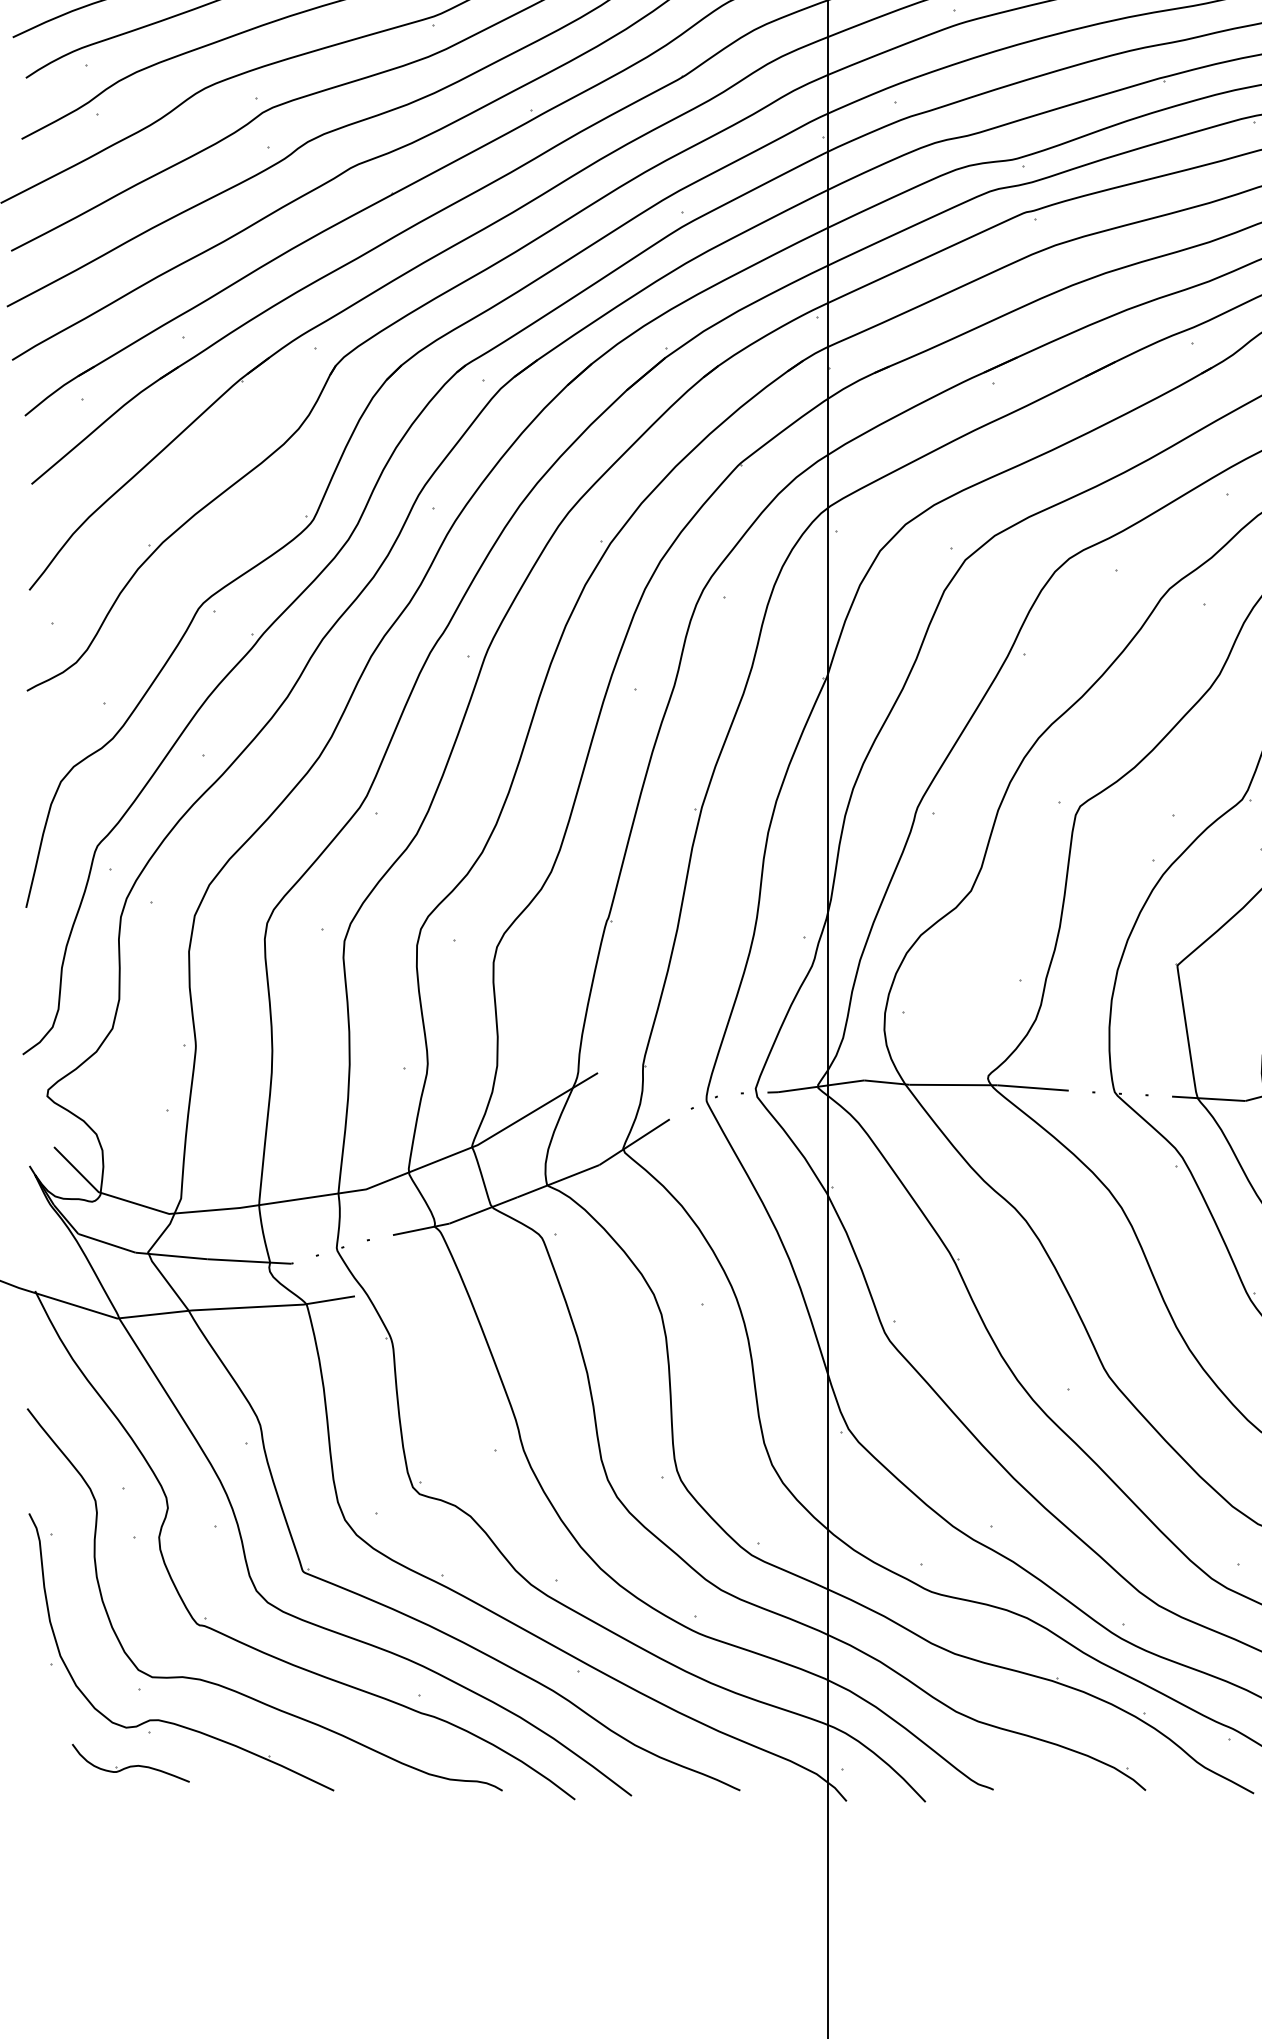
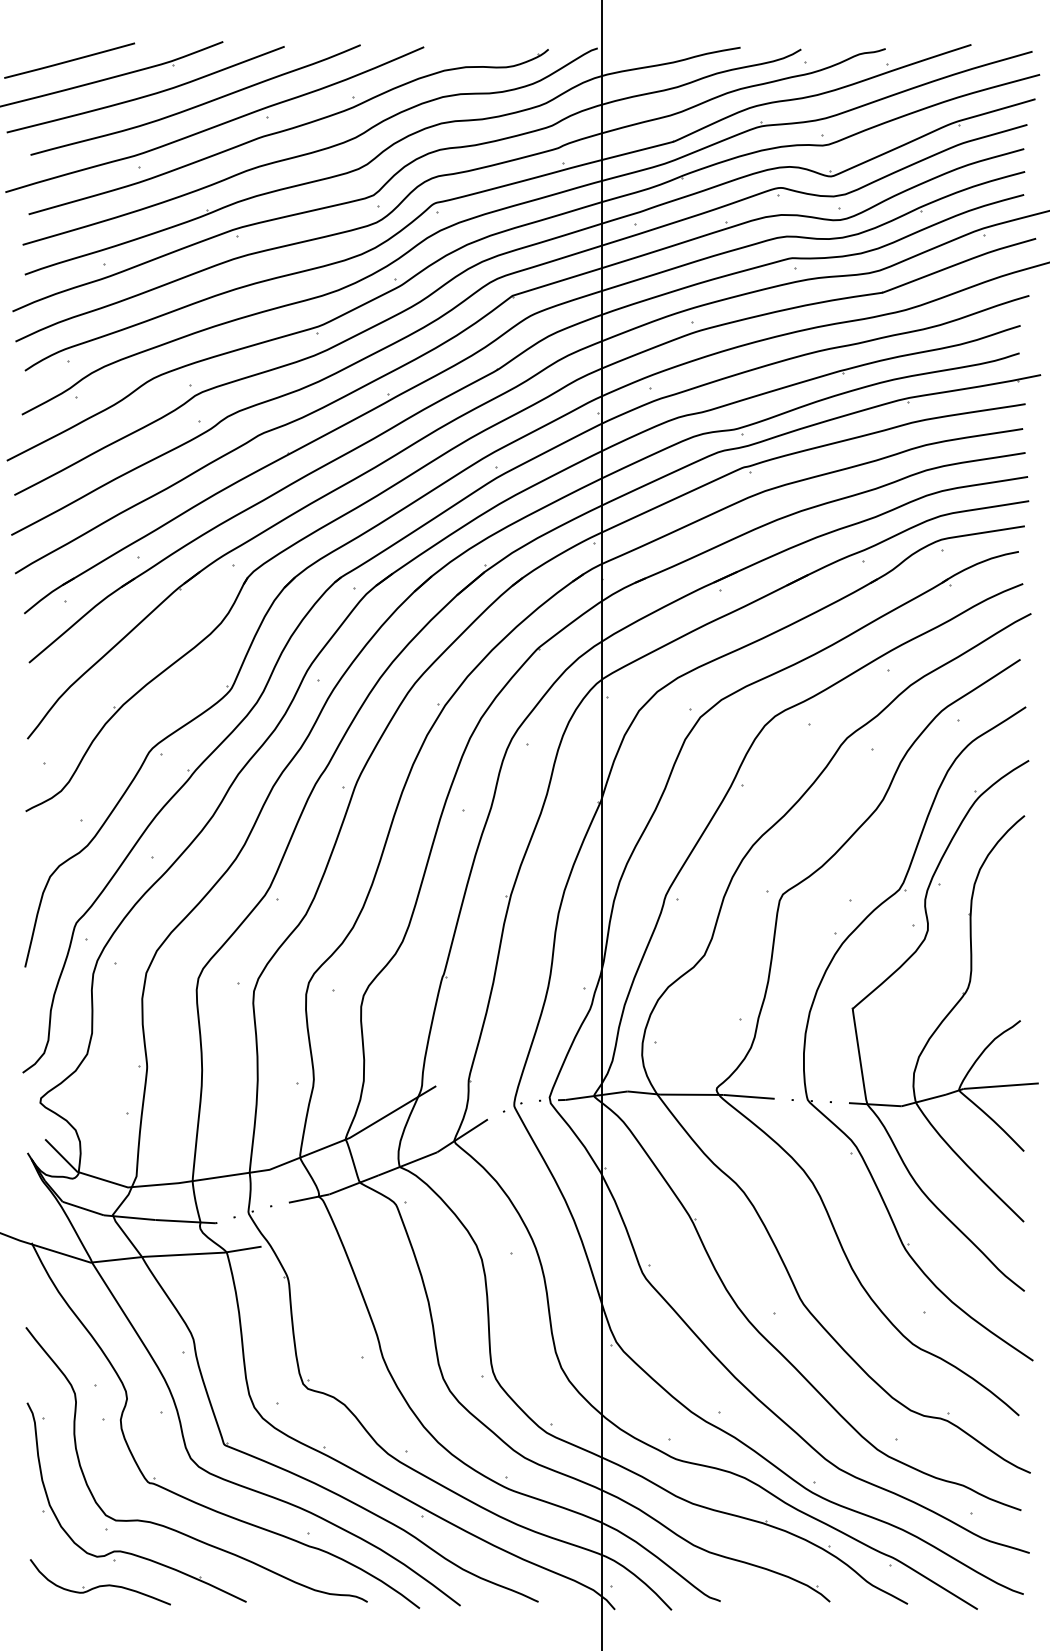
part: (130, 1763) -> (100, 1582), size x1.67

